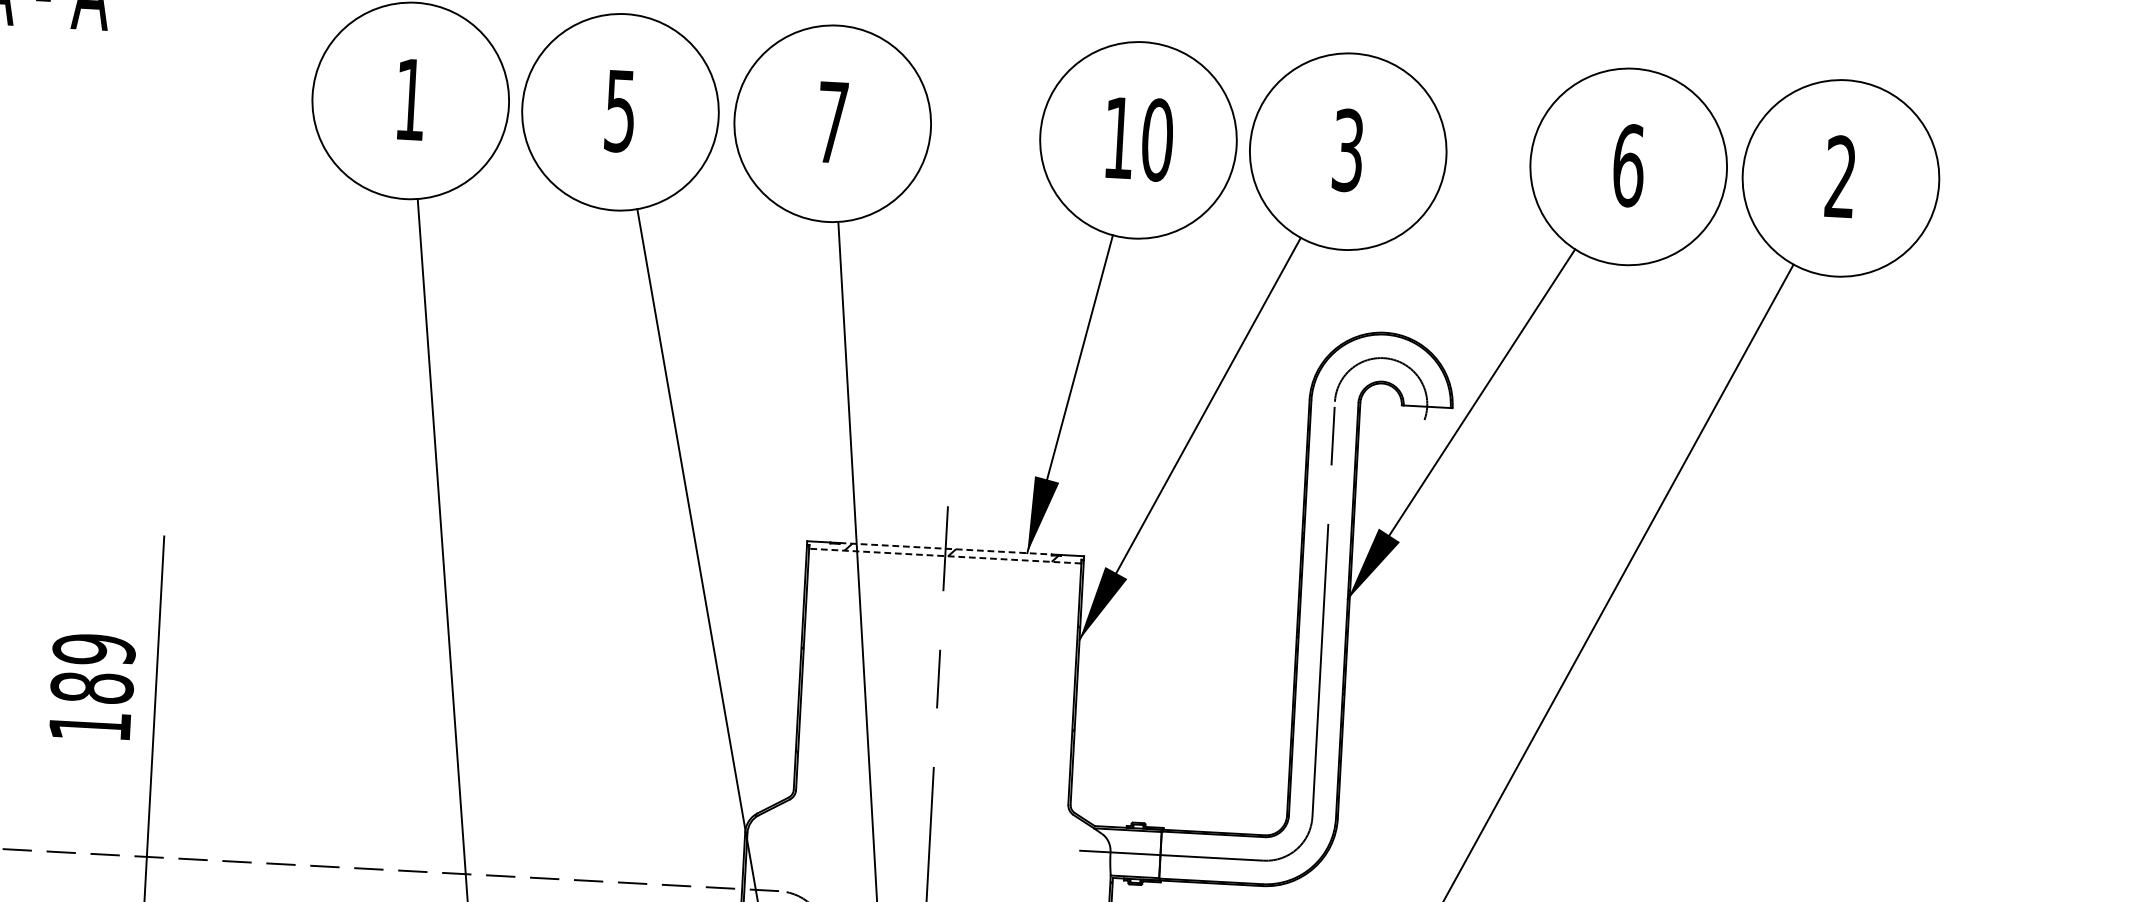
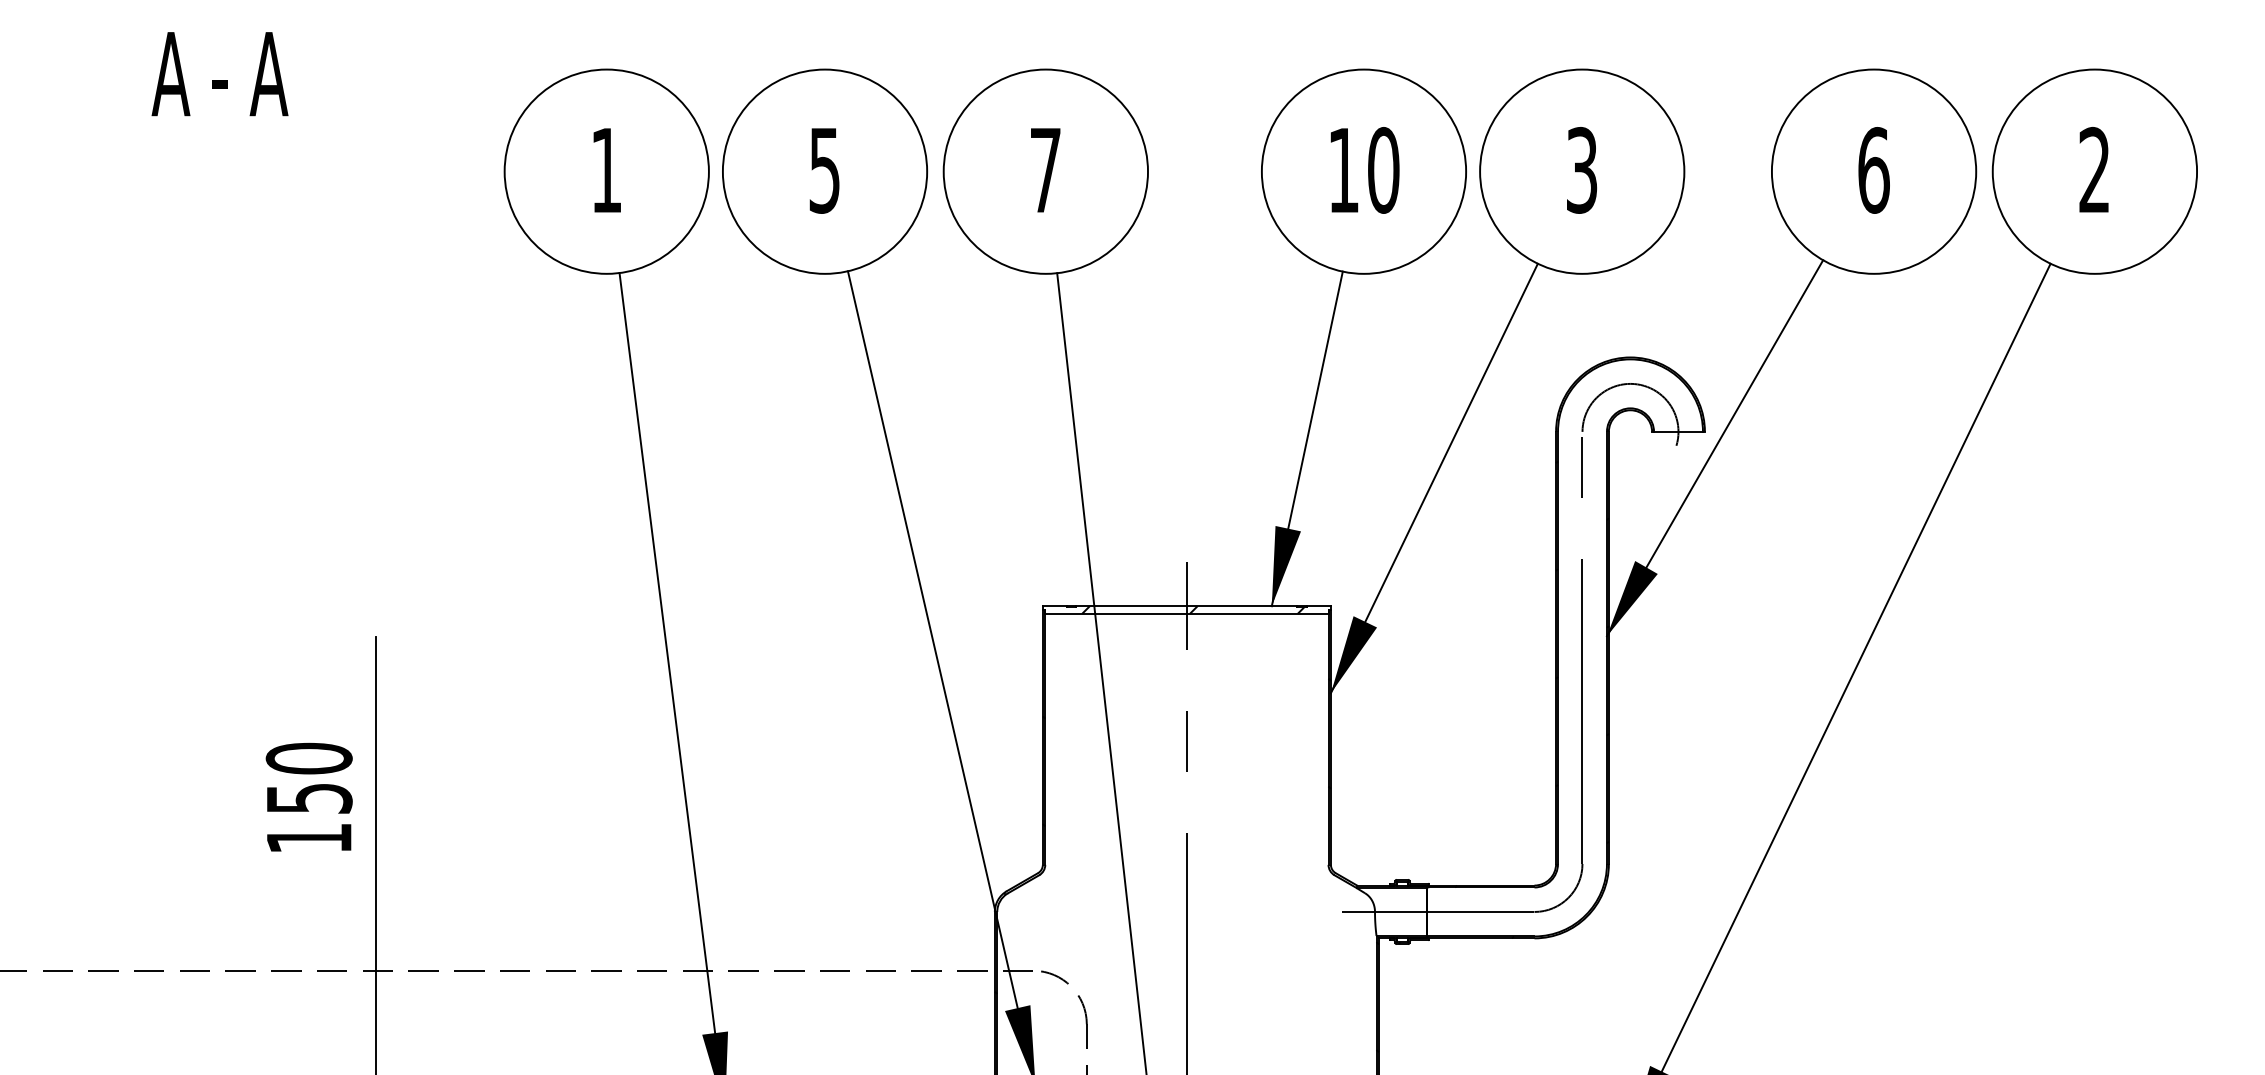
line: (946, 549) -> (1187, 606), dashed -> solid
line: (944, 555) -> (1186, 613), dashed -> solid
text: (92, 668) -> (308, 778), 189 -> 150

